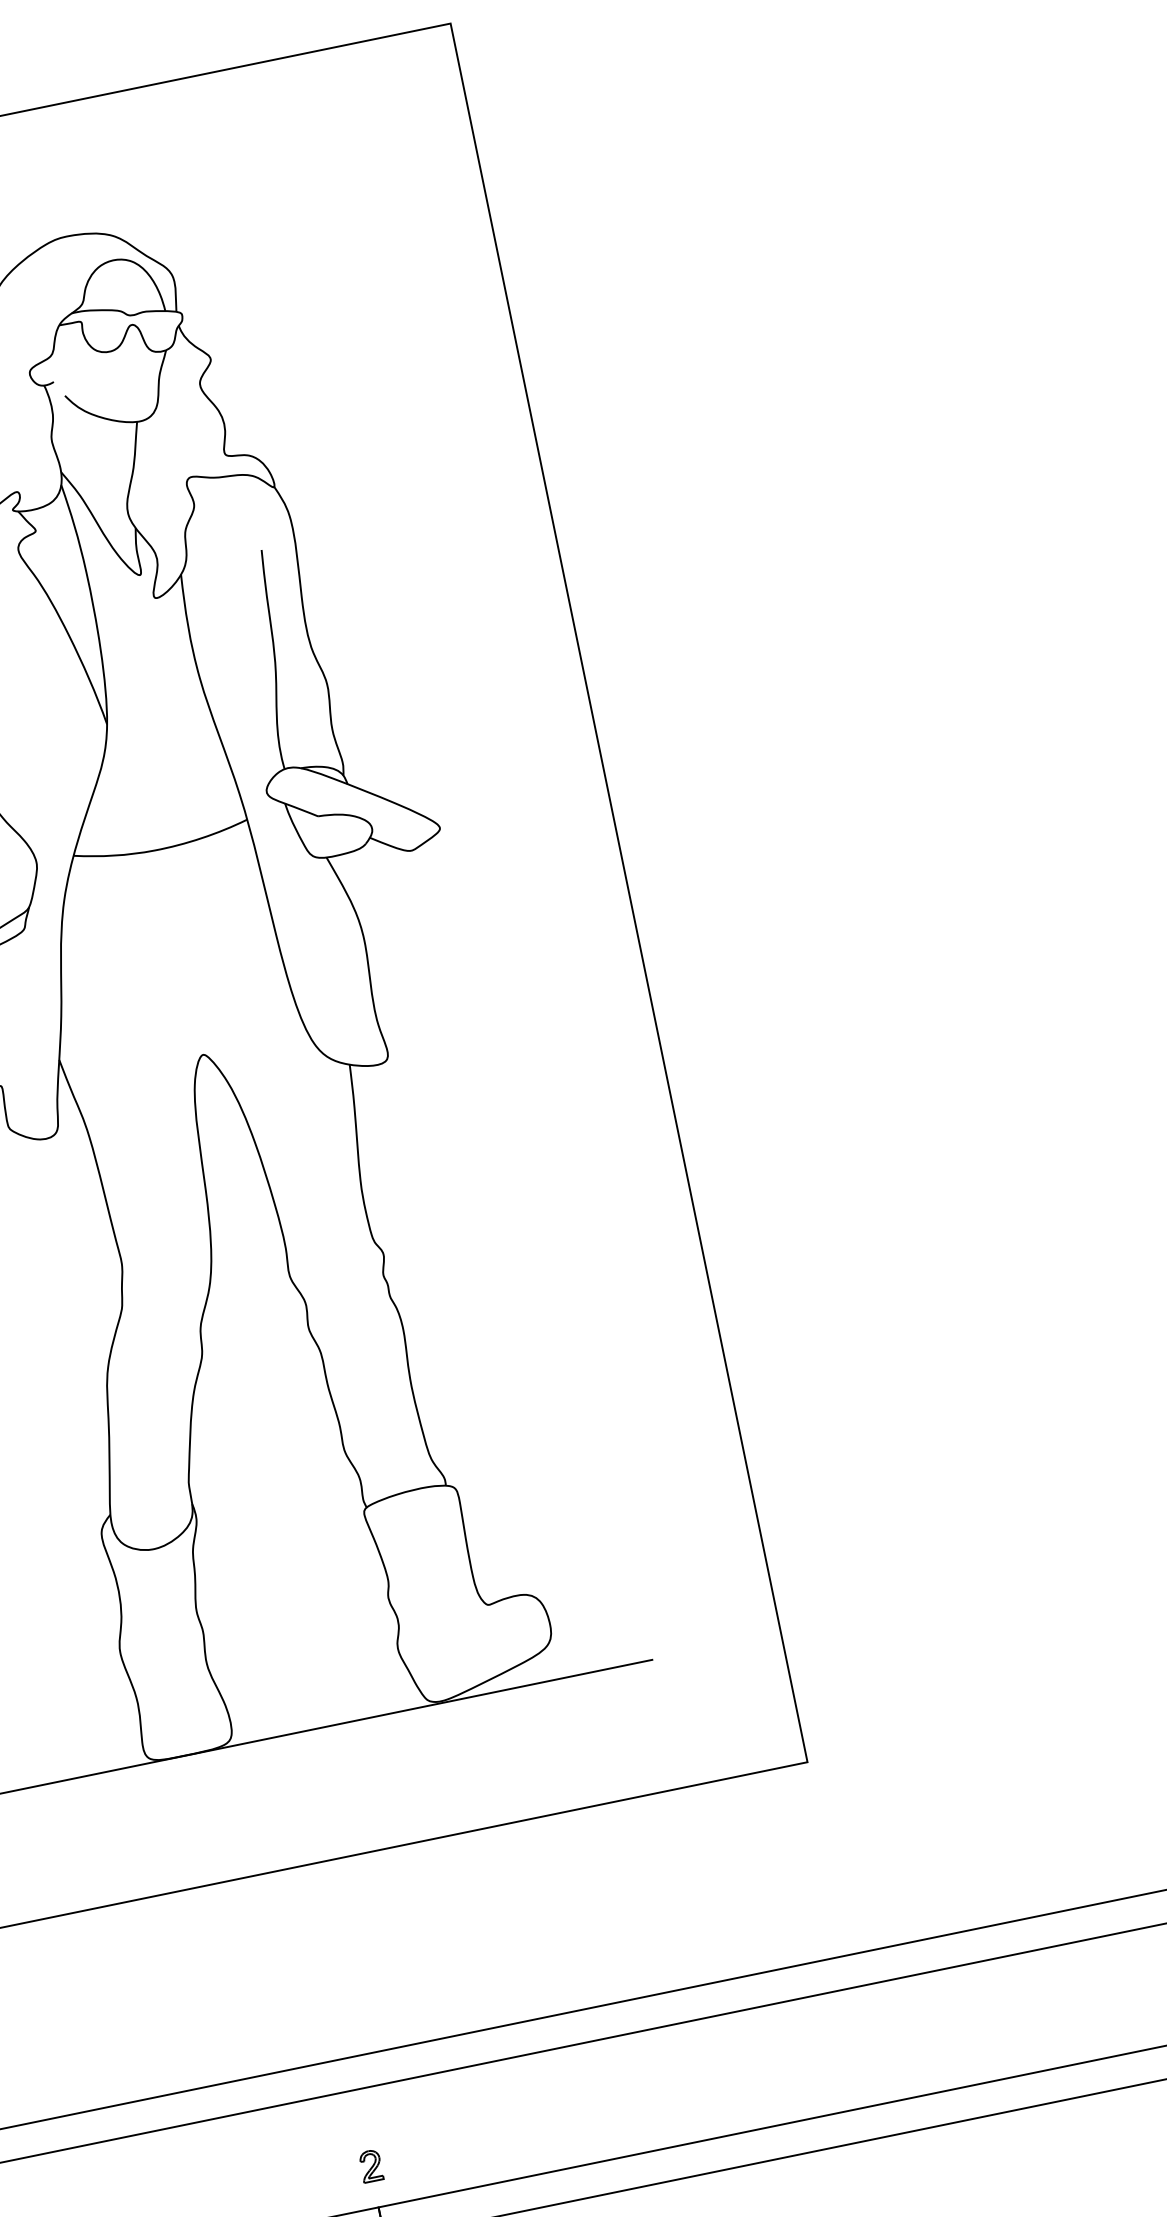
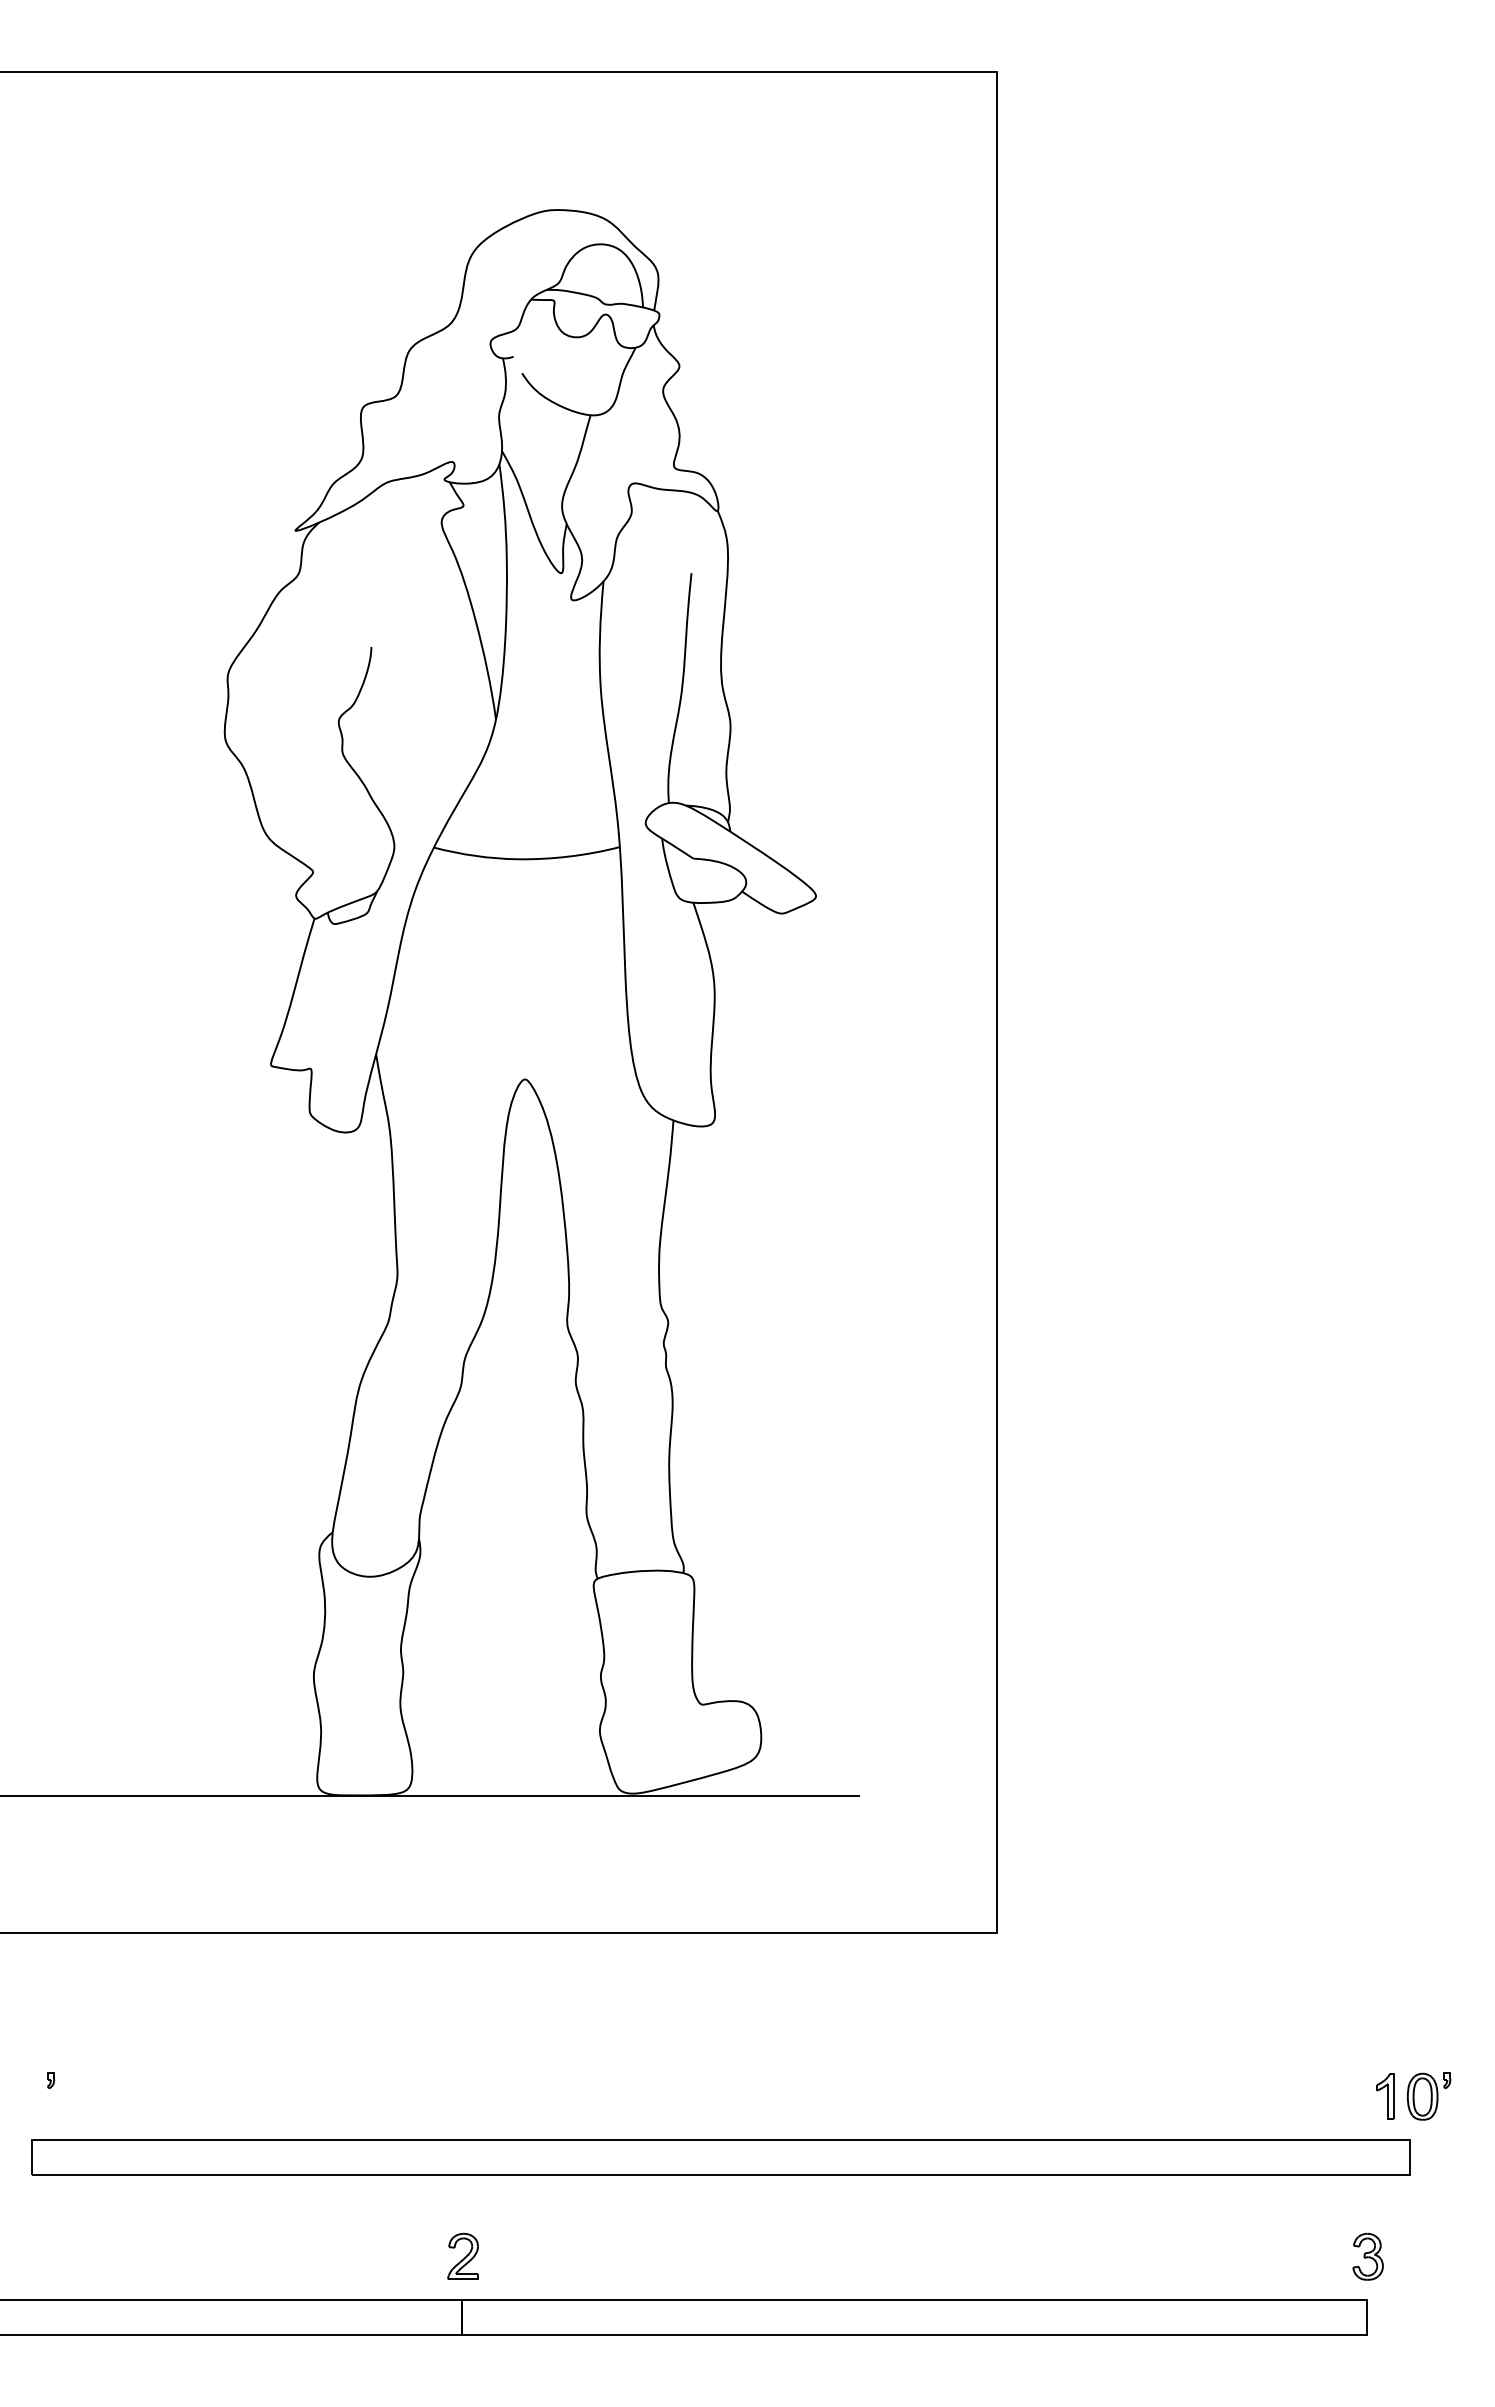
part: (370, 2165) -> (462, 2255), size x1.43

